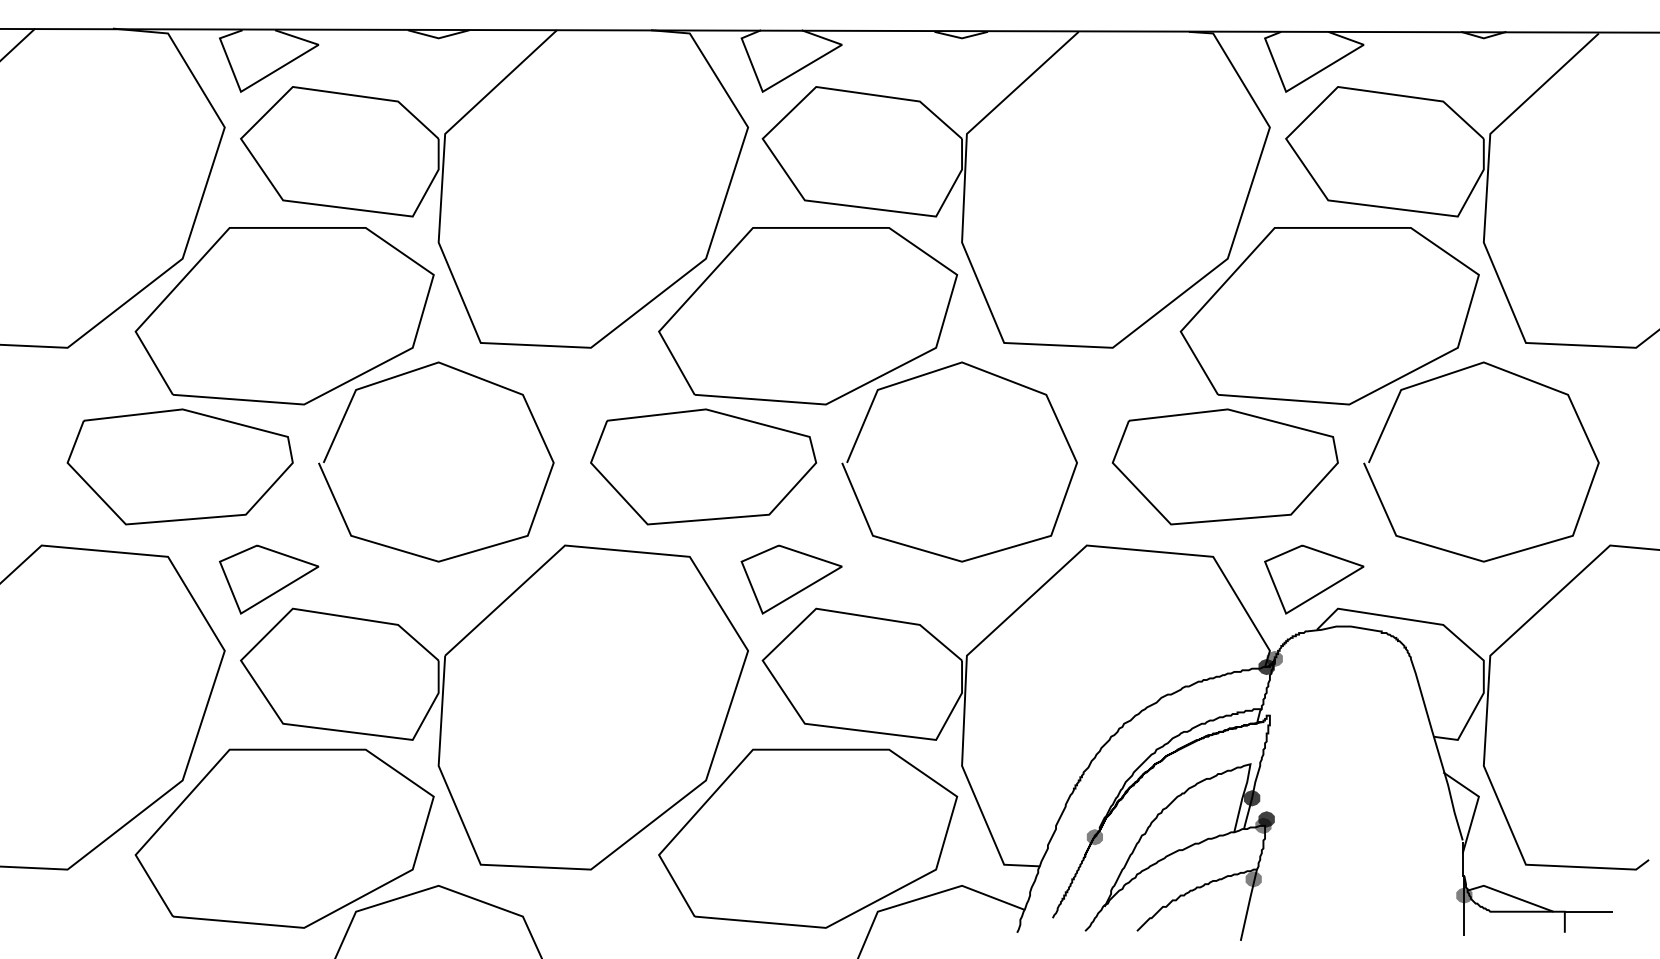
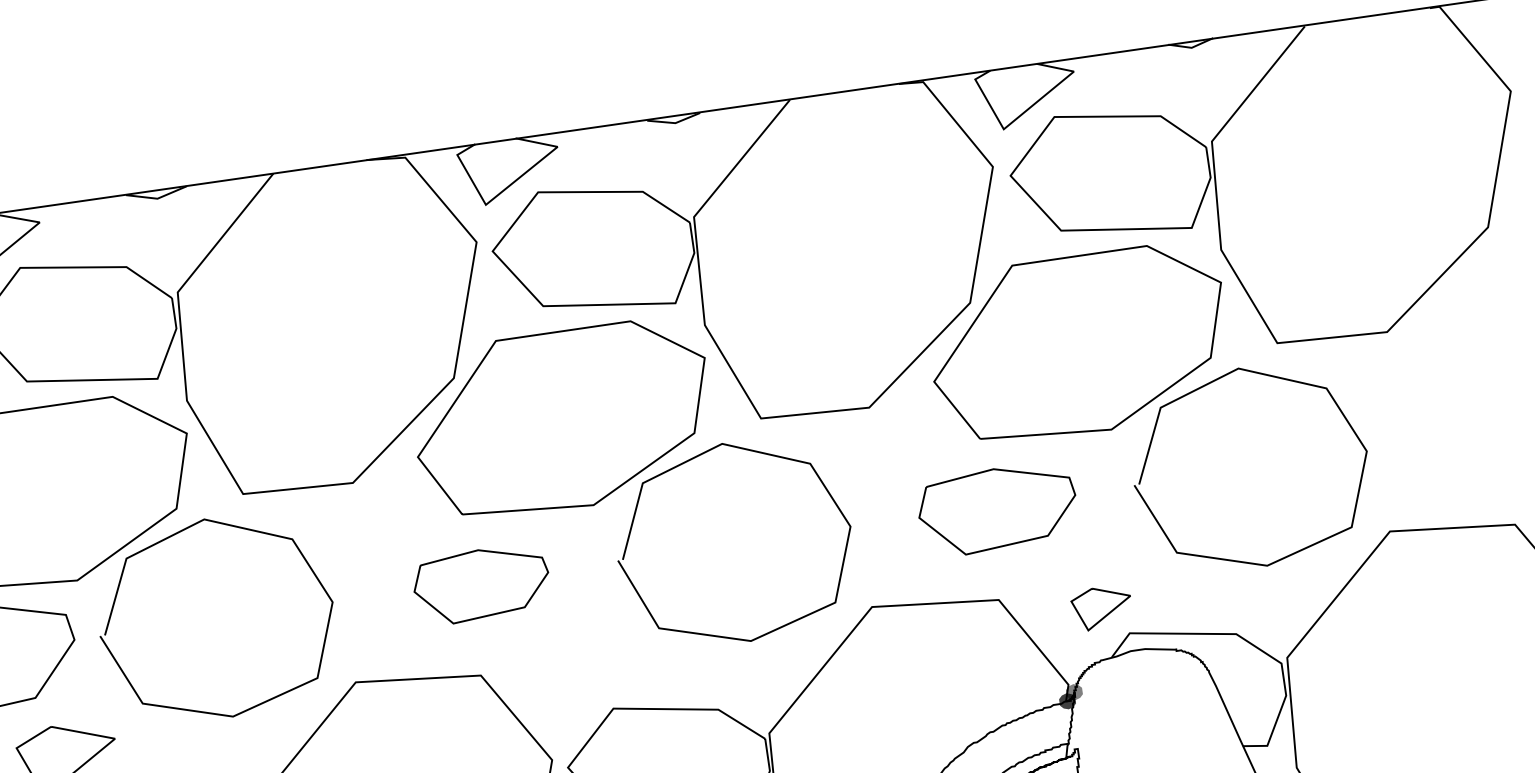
part: (703, 466) -> (481, 584), size x0.6
part: (1224, 466) -> (996, 508), size x0.7
part: (791, 579) -> (584, 683), removed
part: (1314, 579) -> (1102, 607), size x0.6

